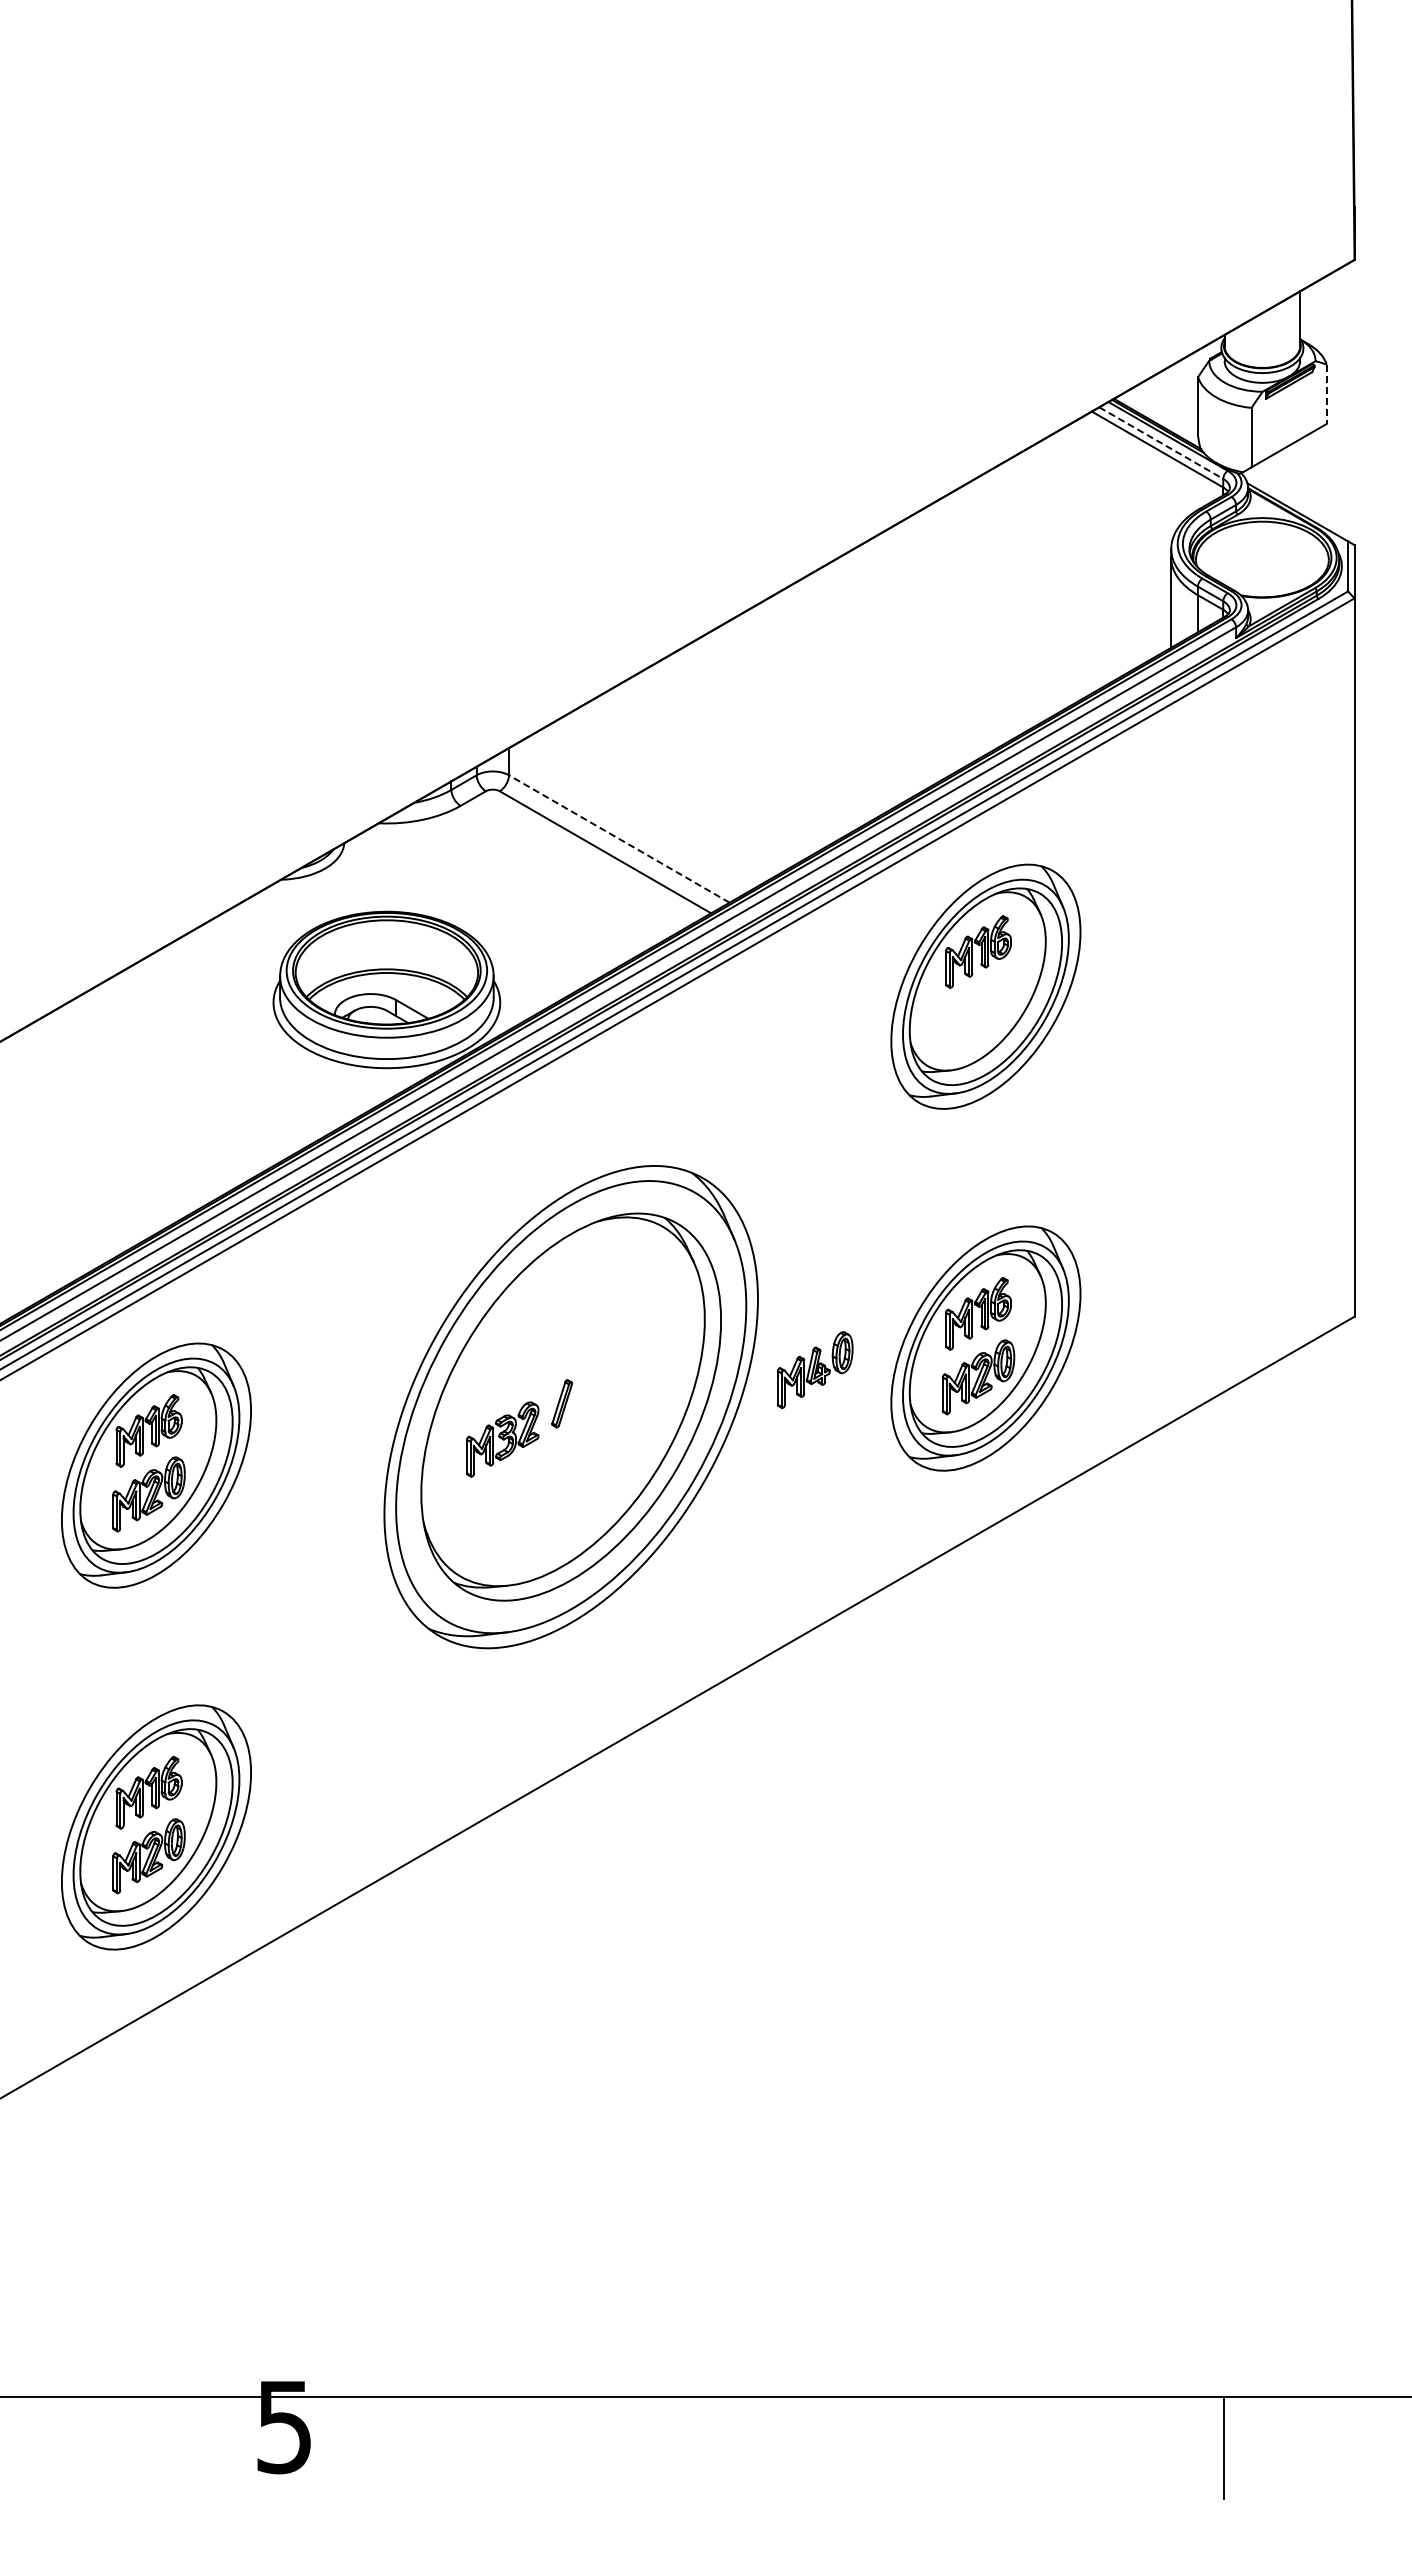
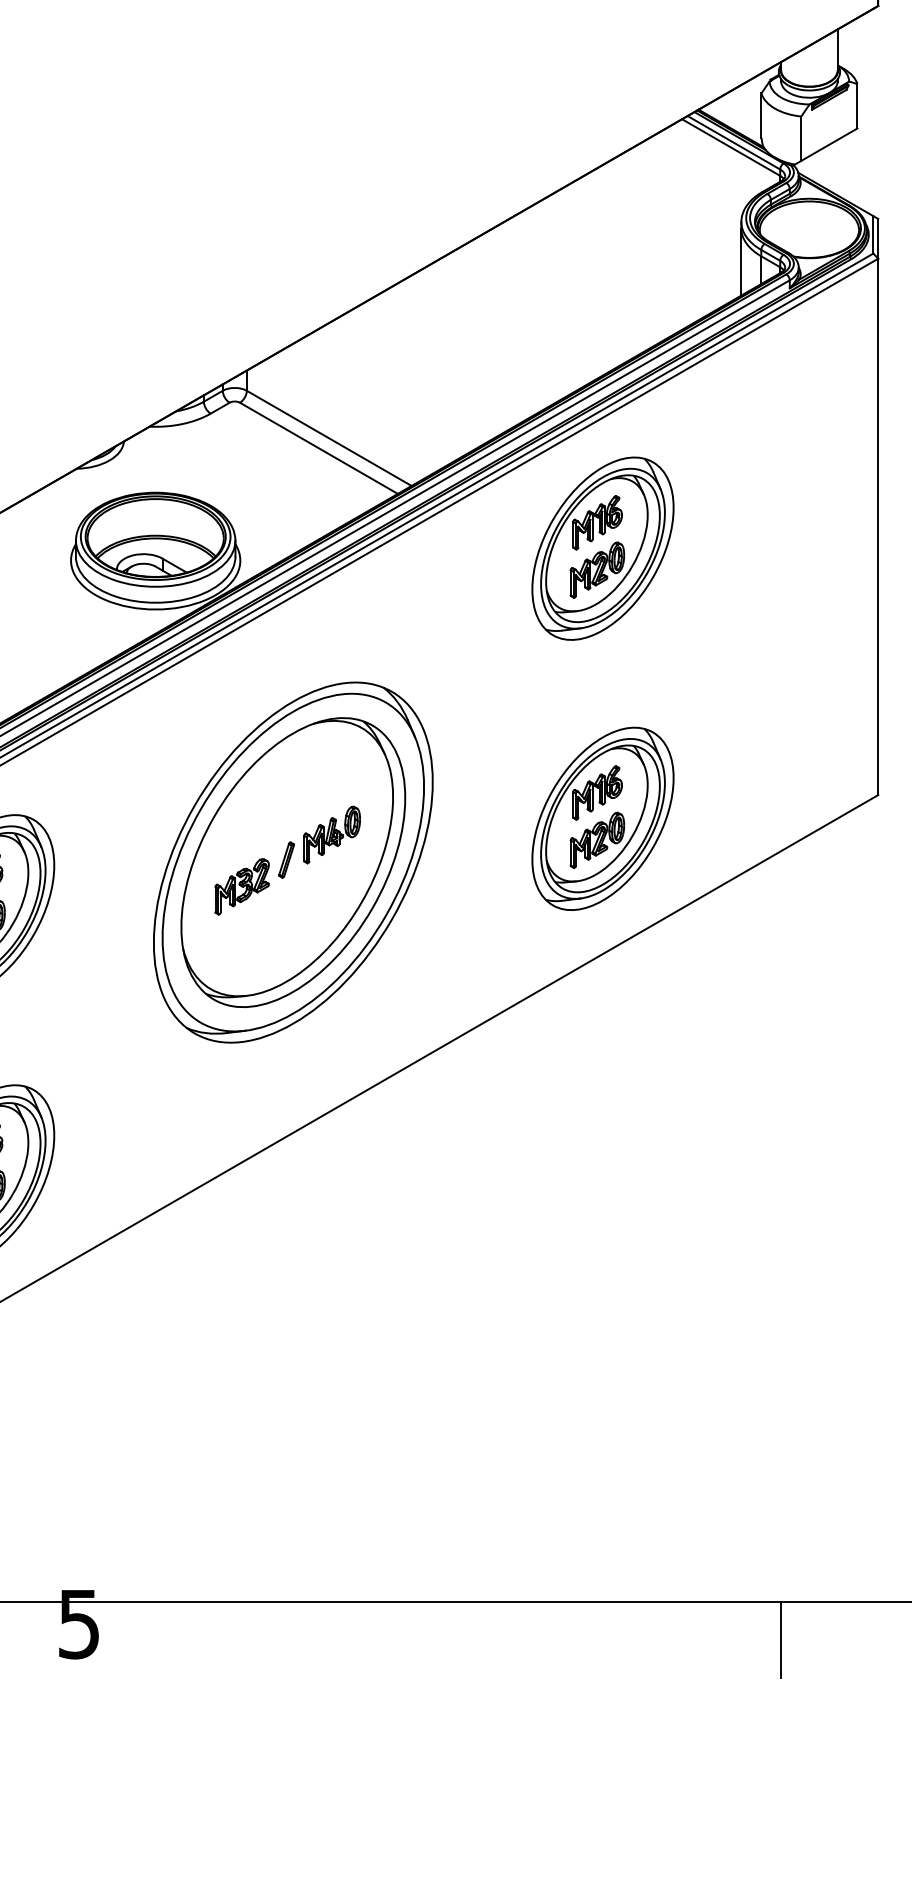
line: (1326, 394) -> (857, 106), dashed -> solid
line: (1161, 443) -> (734, 143), dashed -> solid
line: (618, 838) -> (328, 438), dashed -> solid
part: (978, 1015) -> (597, 570), added
part: (814, 1370) -> (331, 835), moved

